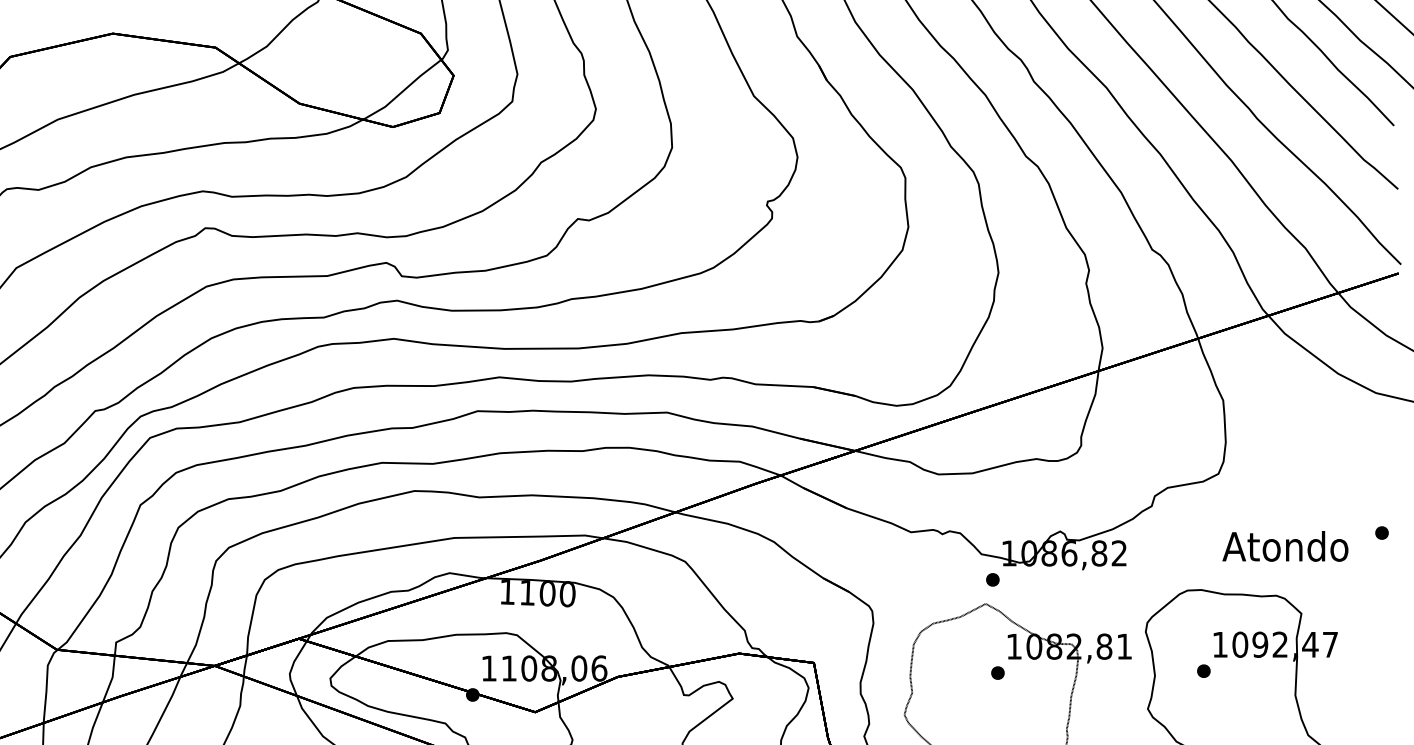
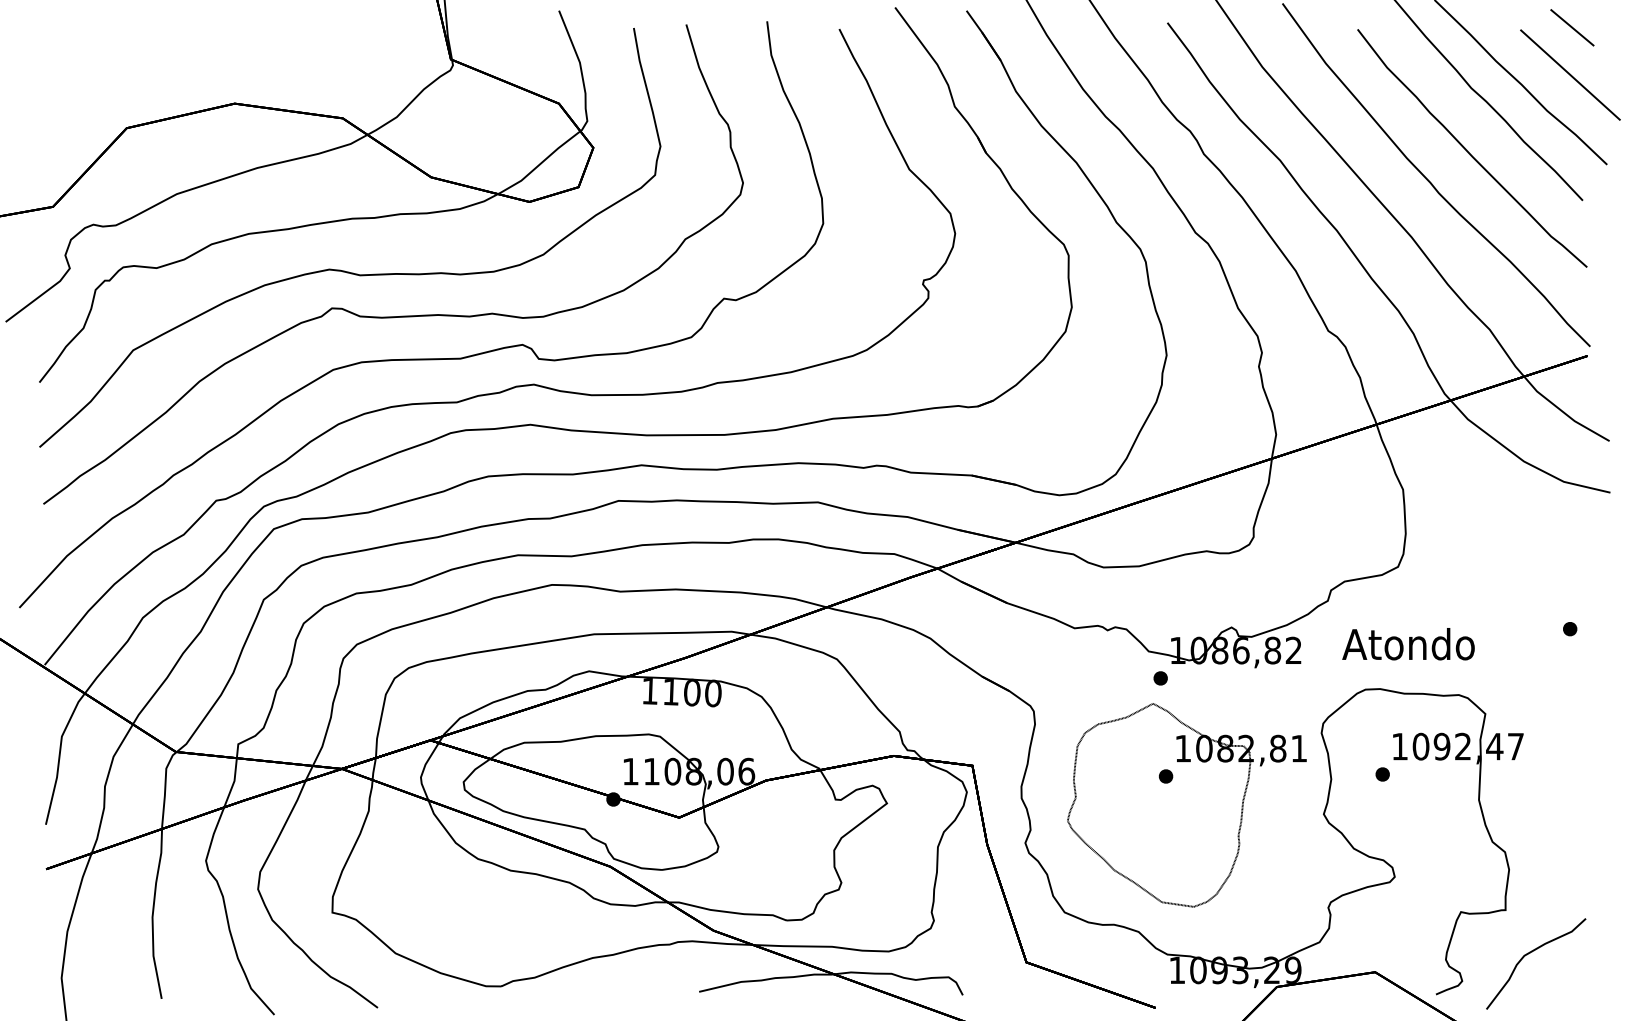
text: (1285, 546) -> (1408, 644), moved

